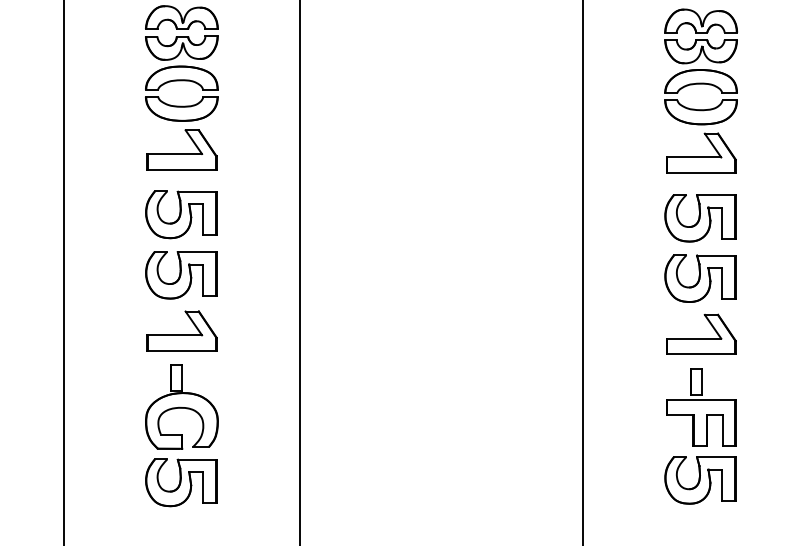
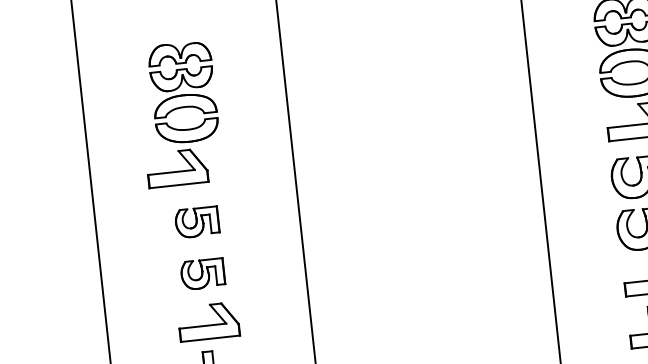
part: (181, 149) -> (176, 167), moved
part: (181, 214) -> (197, 222), size x0.7
part: (181, 275) -> (203, 274), size x0.7

